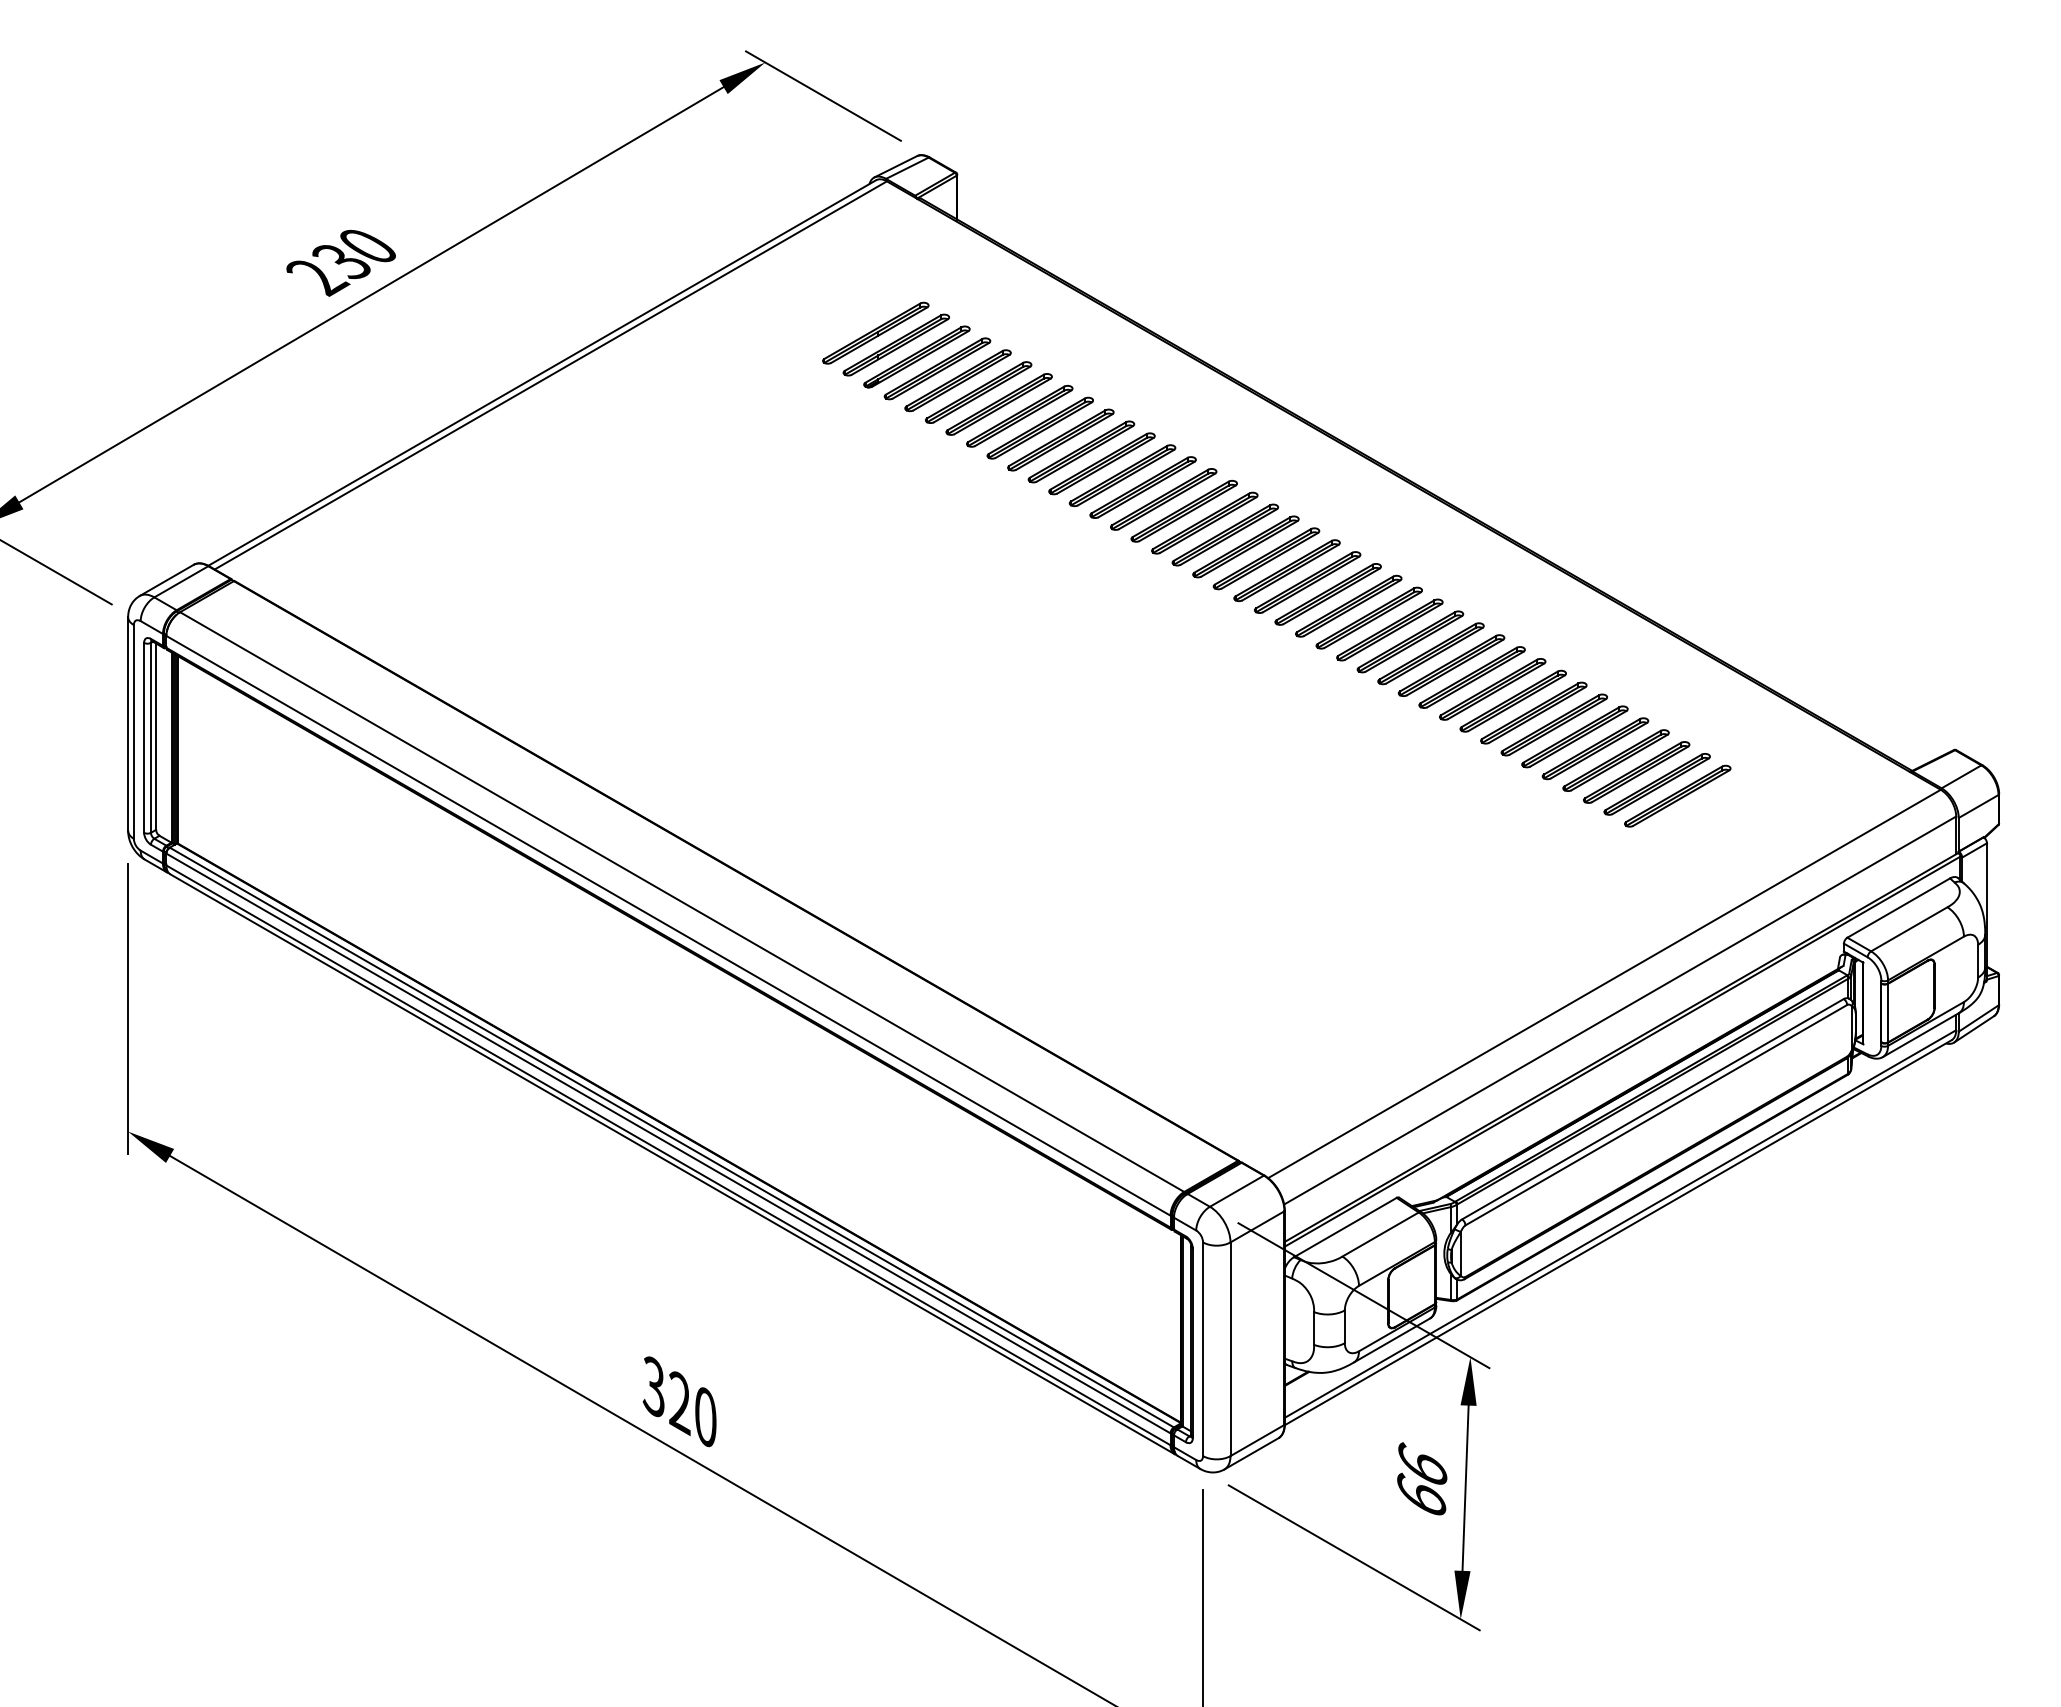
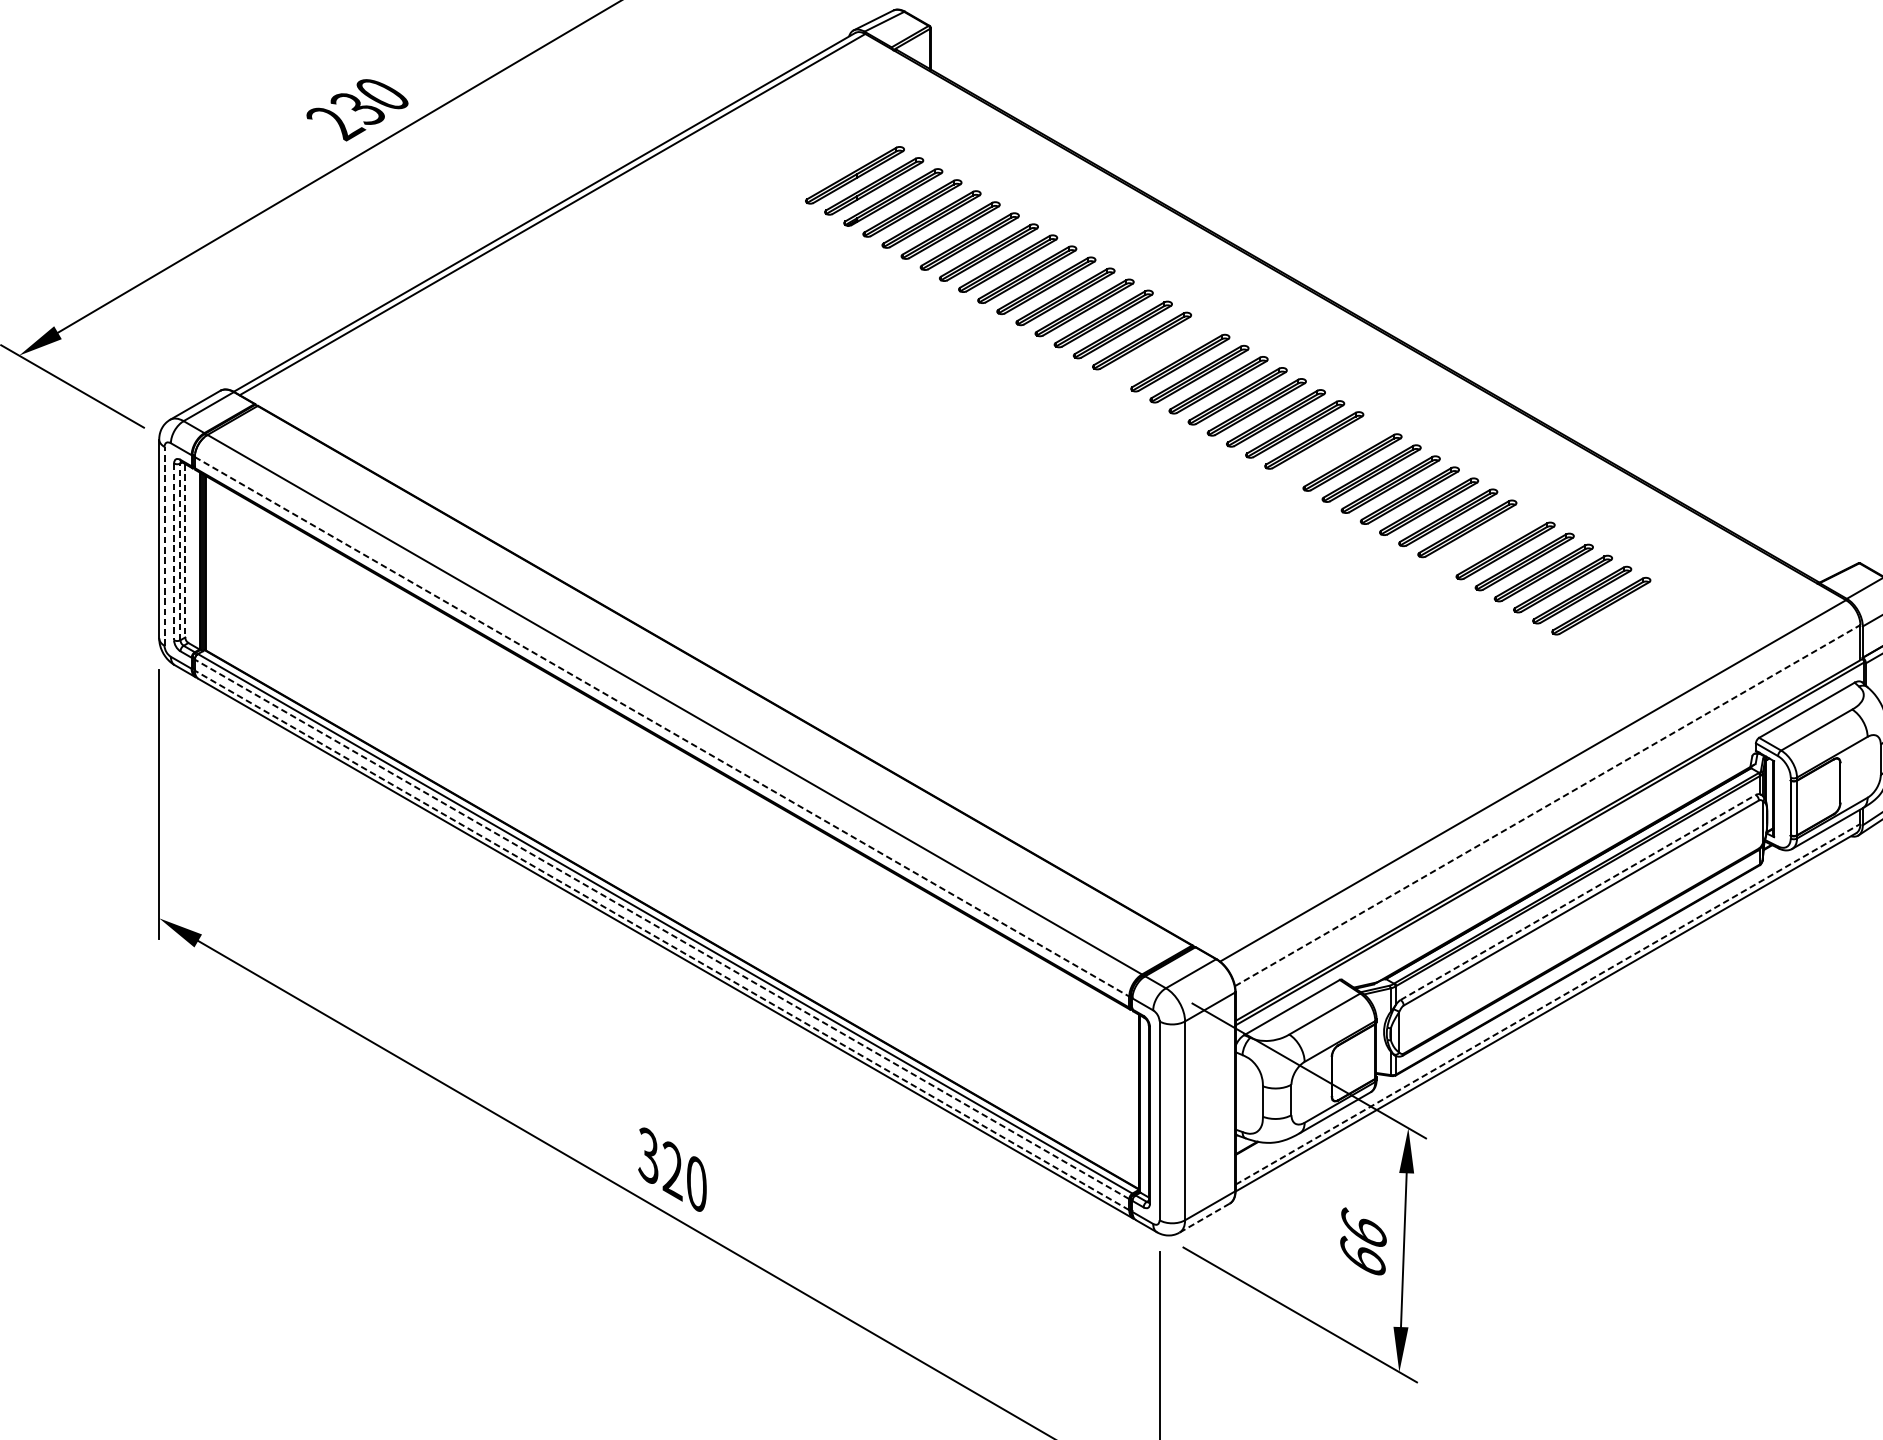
part: (1204, 522) -> (1160, 351), removed
part: (1389, 629) -> (1333, 451), removed
part: (1553, 724) -> (1485, 539), removed
line: (133, 731) -> (164, 545), solid -> dashed
line: (144, 737) -> (174, 551), solid -> dashed
line: (150, 737) -> (180, 551), solid -> dashed
line: (156, 737) -> (185, 551), solid -> dashed
line: (668, 925) -> (662, 726), solid -> dashed
line: (1620, 1010) -> (1548, 805), solid -> dashed
line: (1653, 1109) -> (1578, 897), solid -> dashed
line: (668, 1143) -> (662, 929), solid -> dashed
line: (668, 1155) -> (662, 940), solid -> dashed
line: (1620, 1224) -> (1548, 1004), solid -> dashed
line: (1251, 1454) -> (1204, 1218), solid -> dashed

